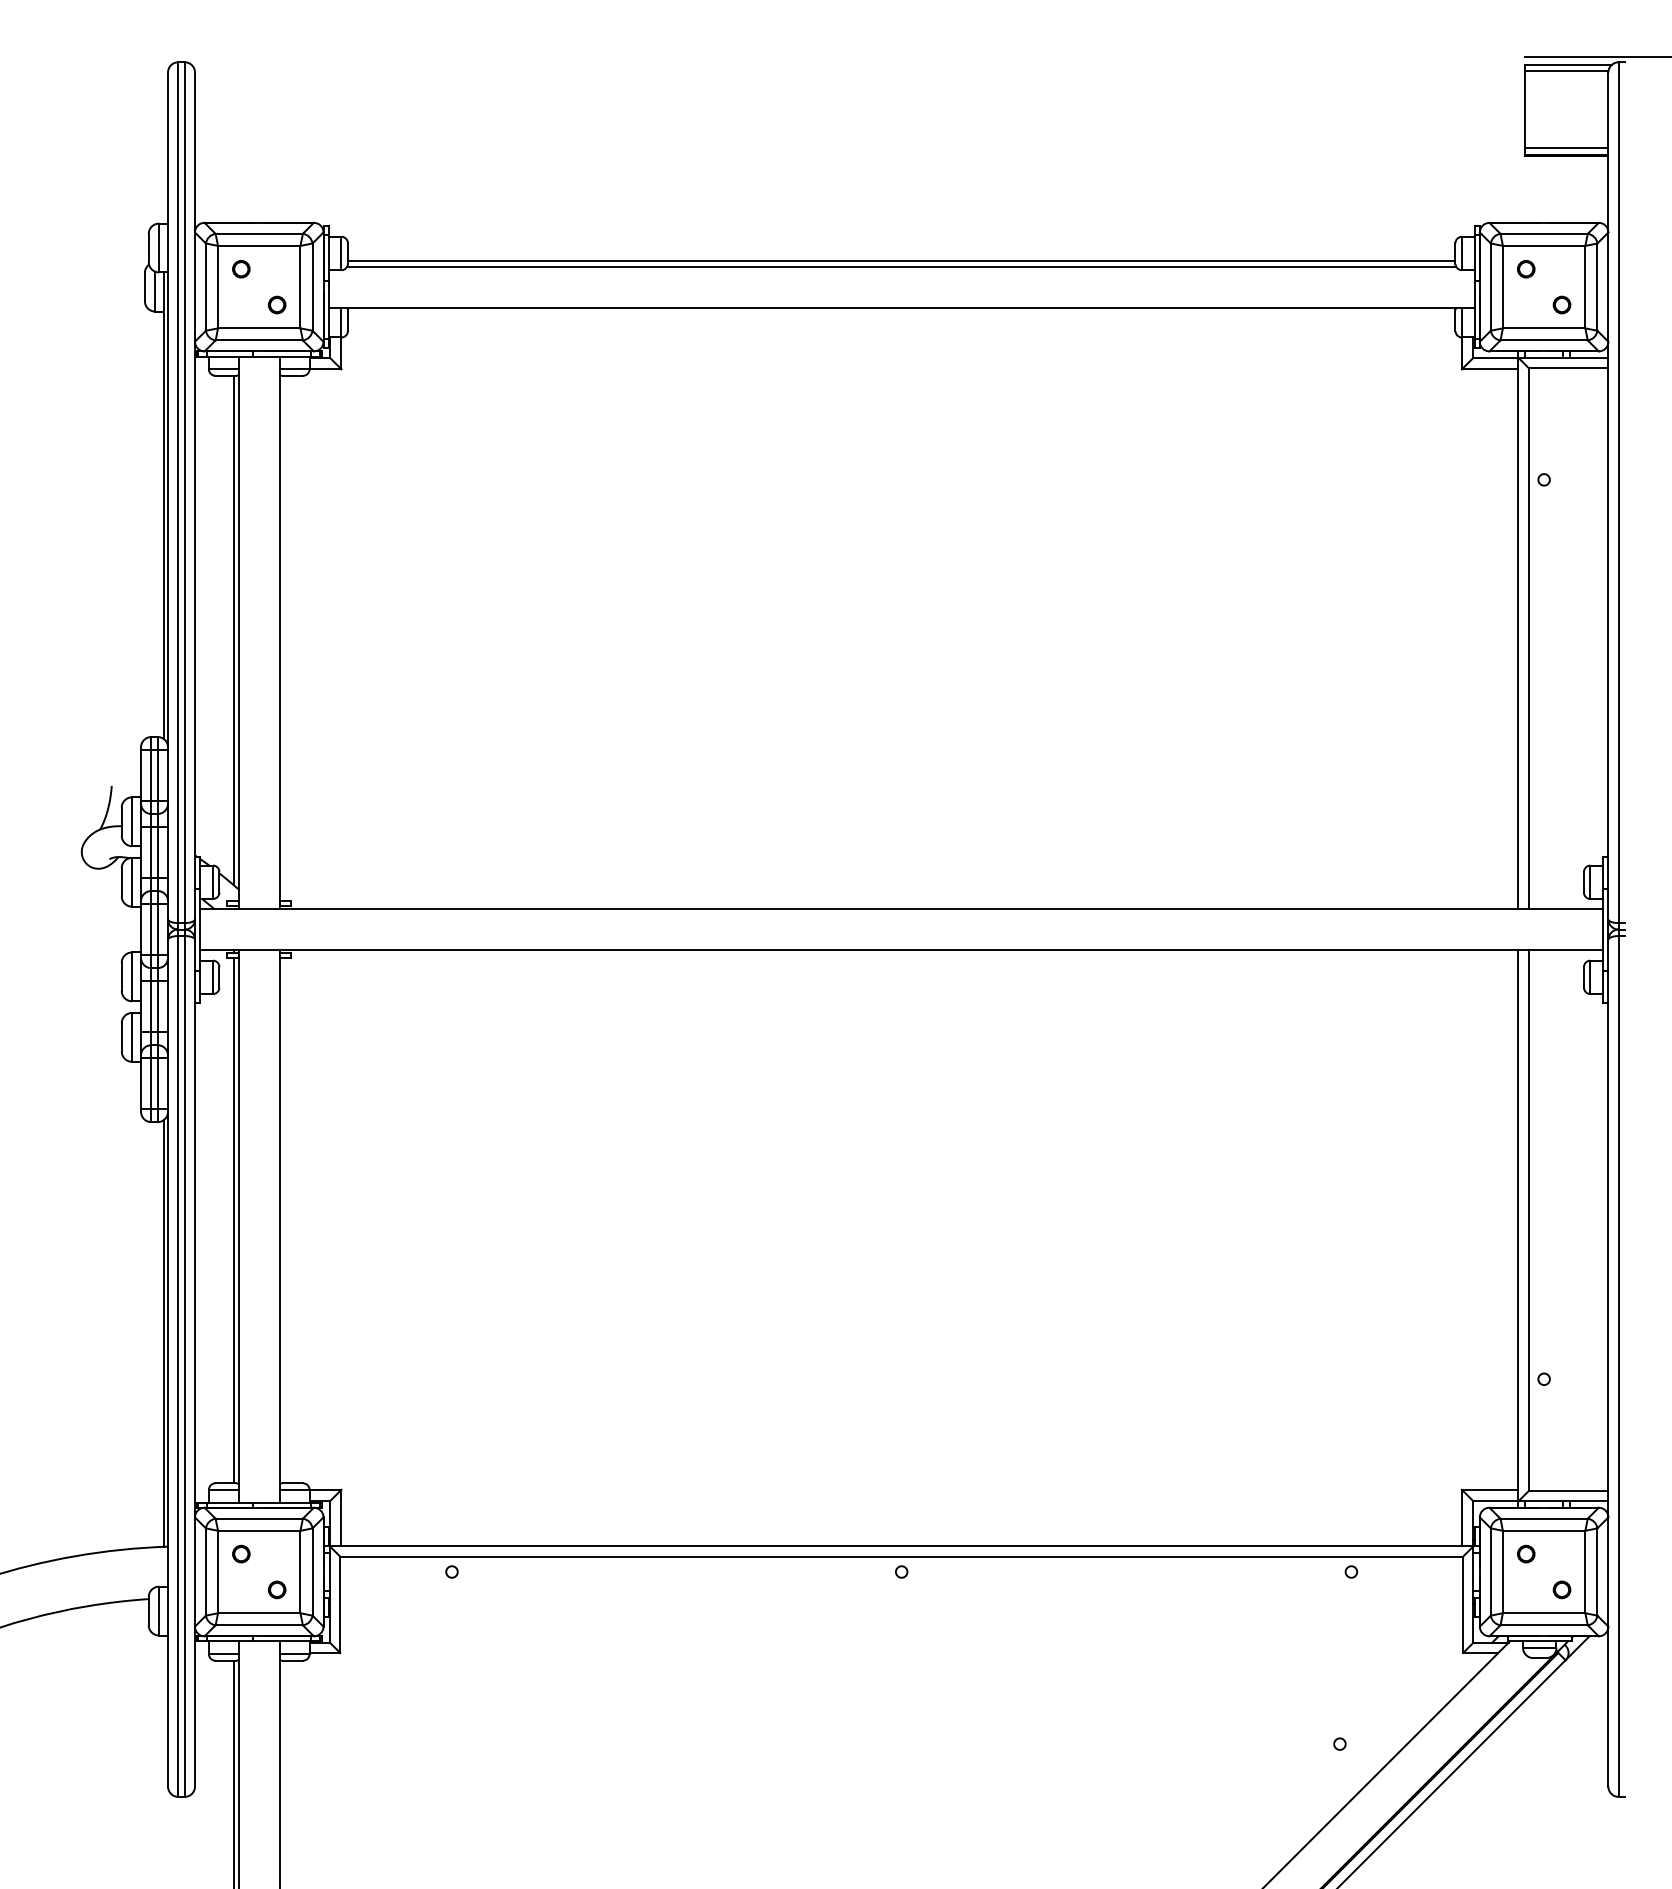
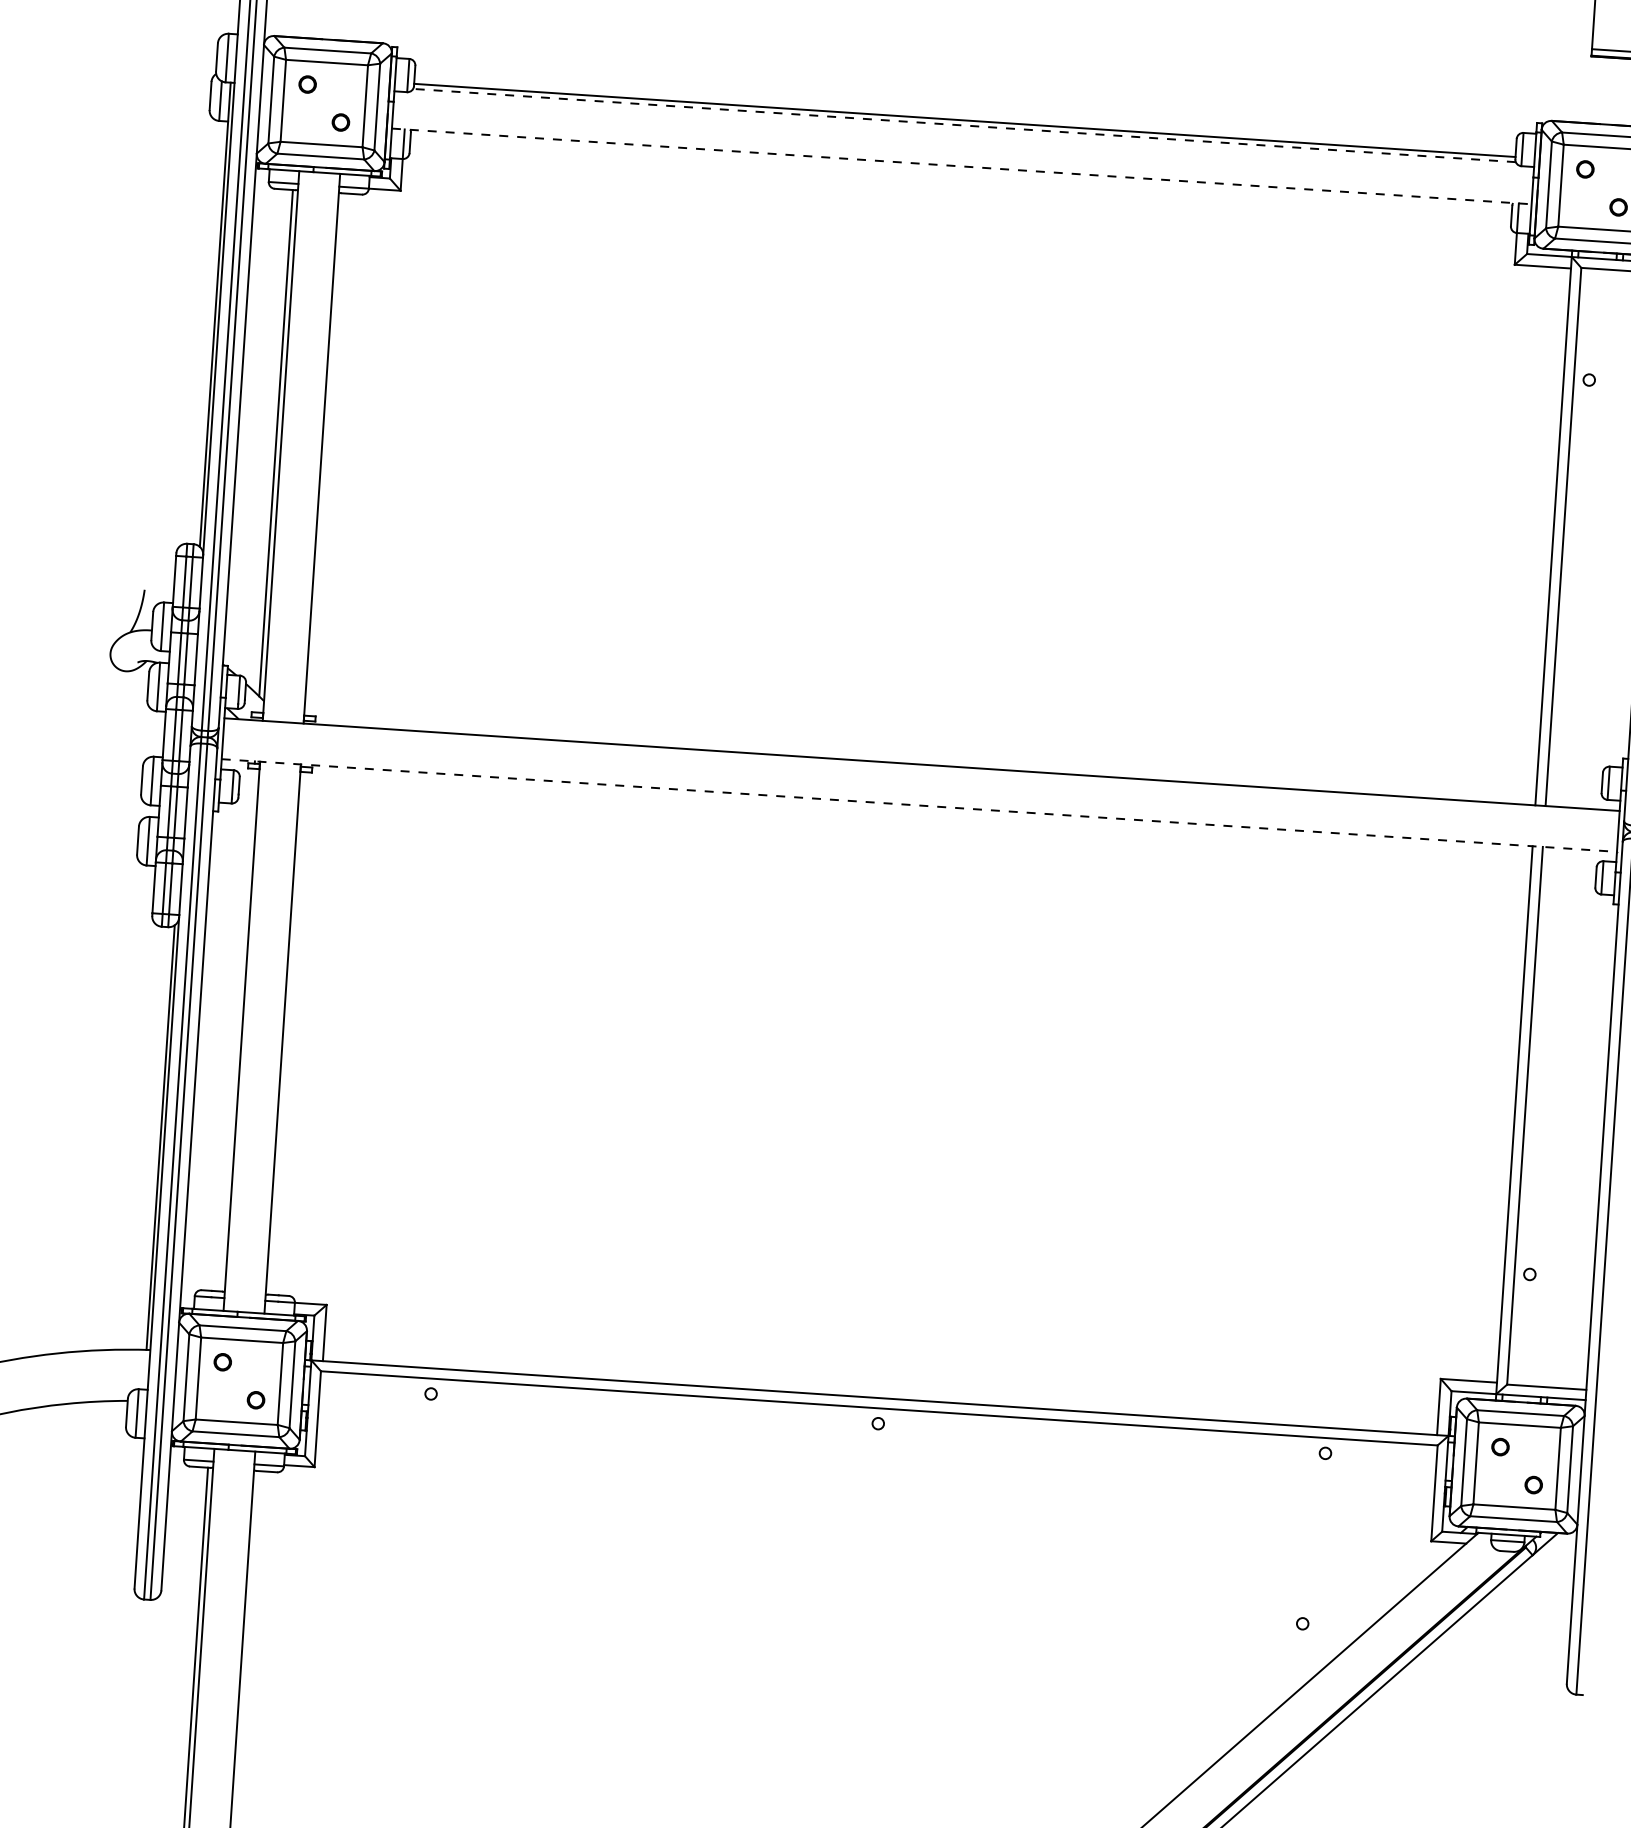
line: (901, 266) -> (964, 125), solid -> dashed
line: (902, 307) -> (962, 166), solid -> dashed
line: (901, 950) -> (919, 805), solid -> dashed
line: (233, 1220) -> (237, 1030), removed

